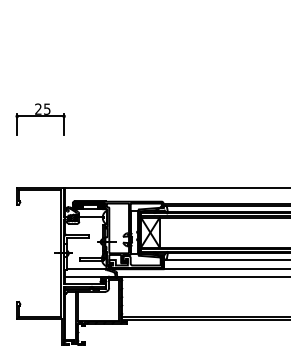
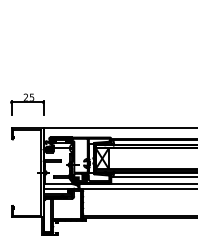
part: (40, 119) -> (27, 104), moved

